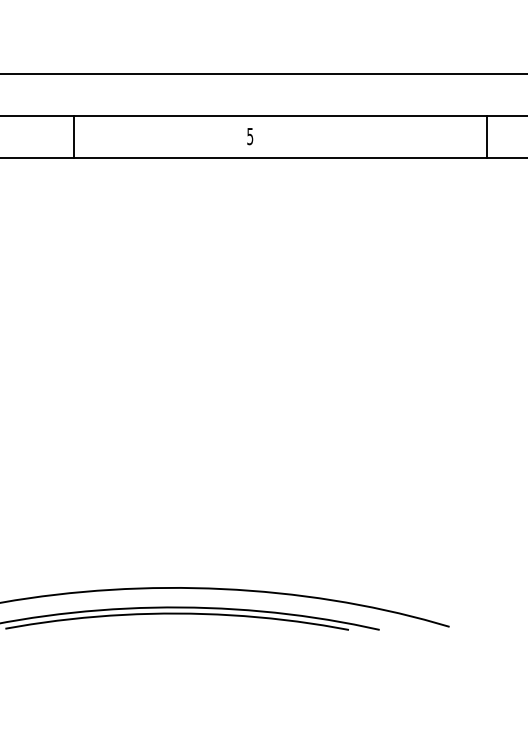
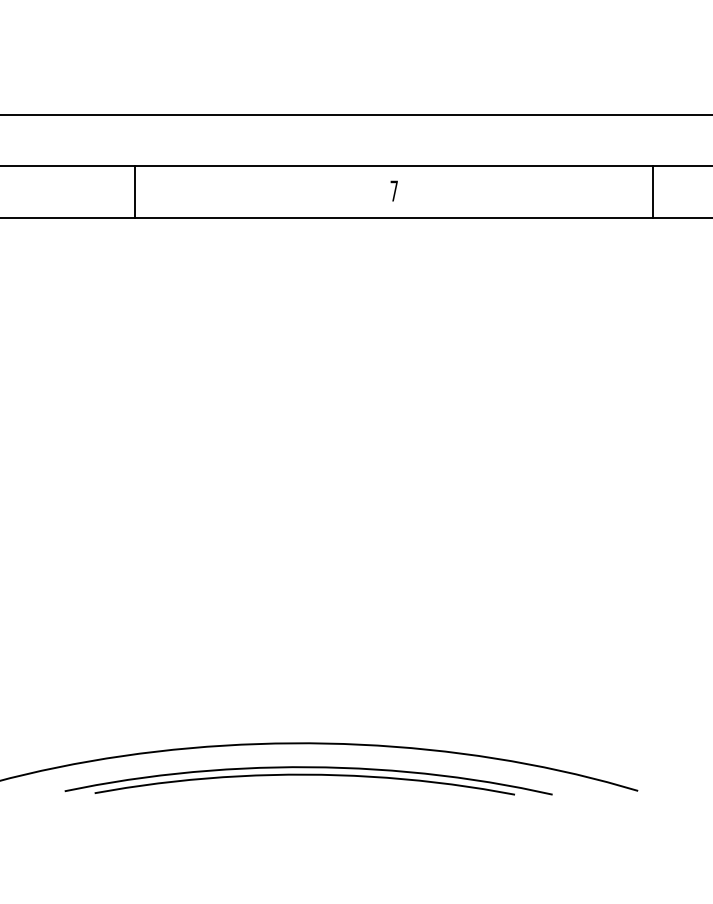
text: (249, 136) -> (393, 190), 5 -> 7
line: (73, 137) -> (135, 192), moved
line: (486, 137) -> (652, 192), moved

